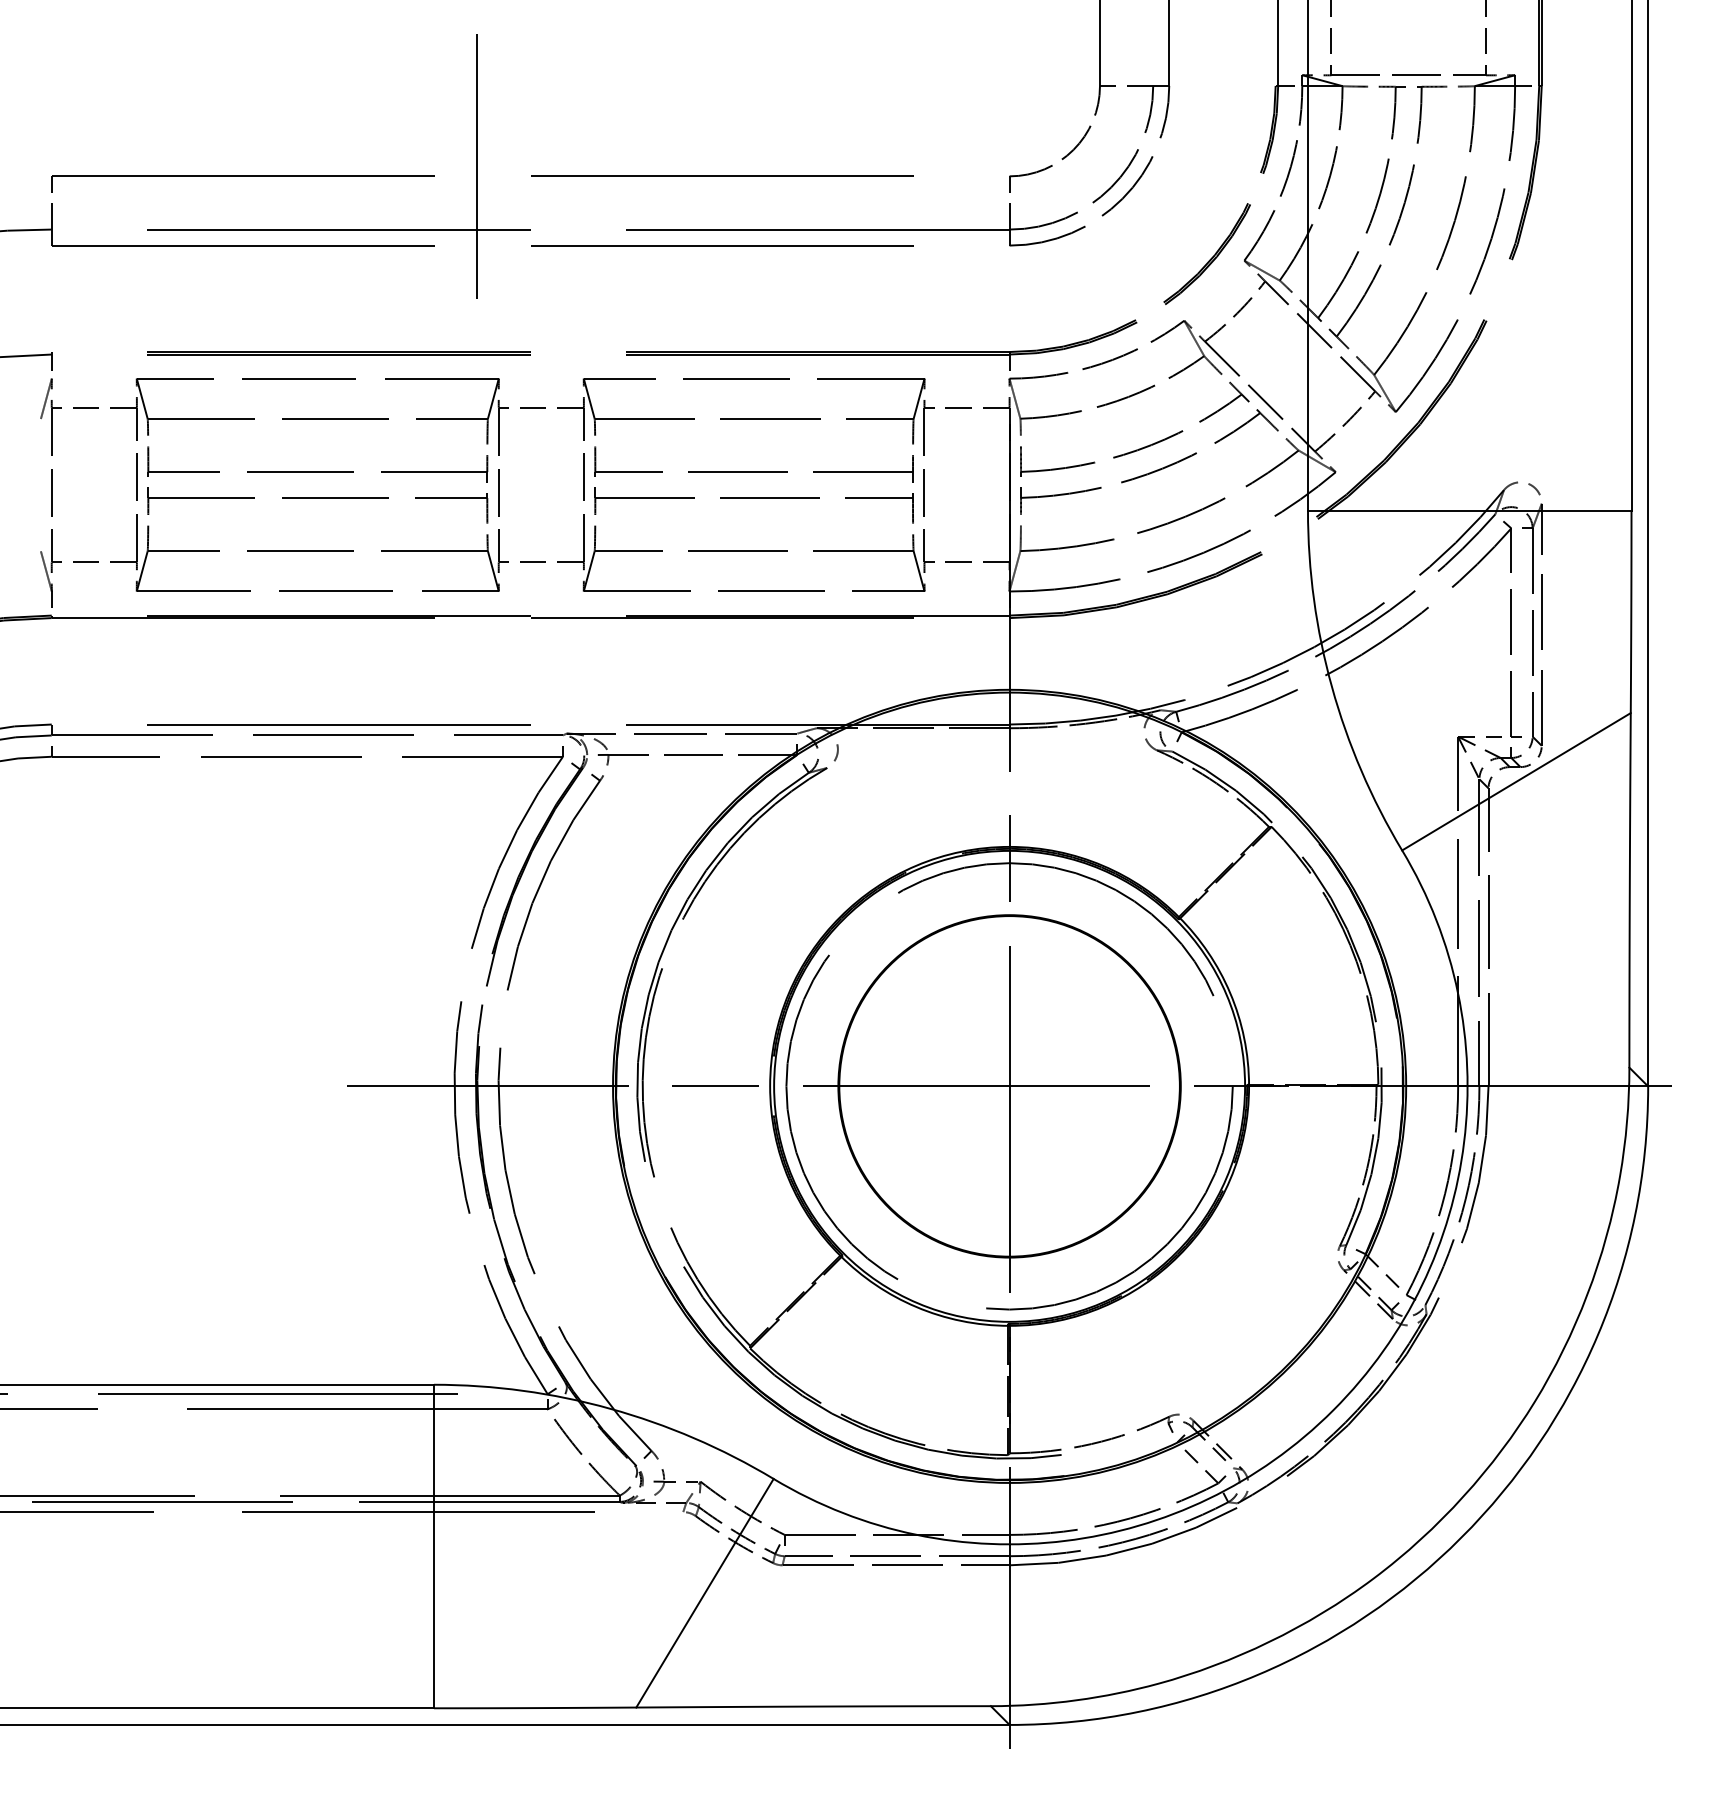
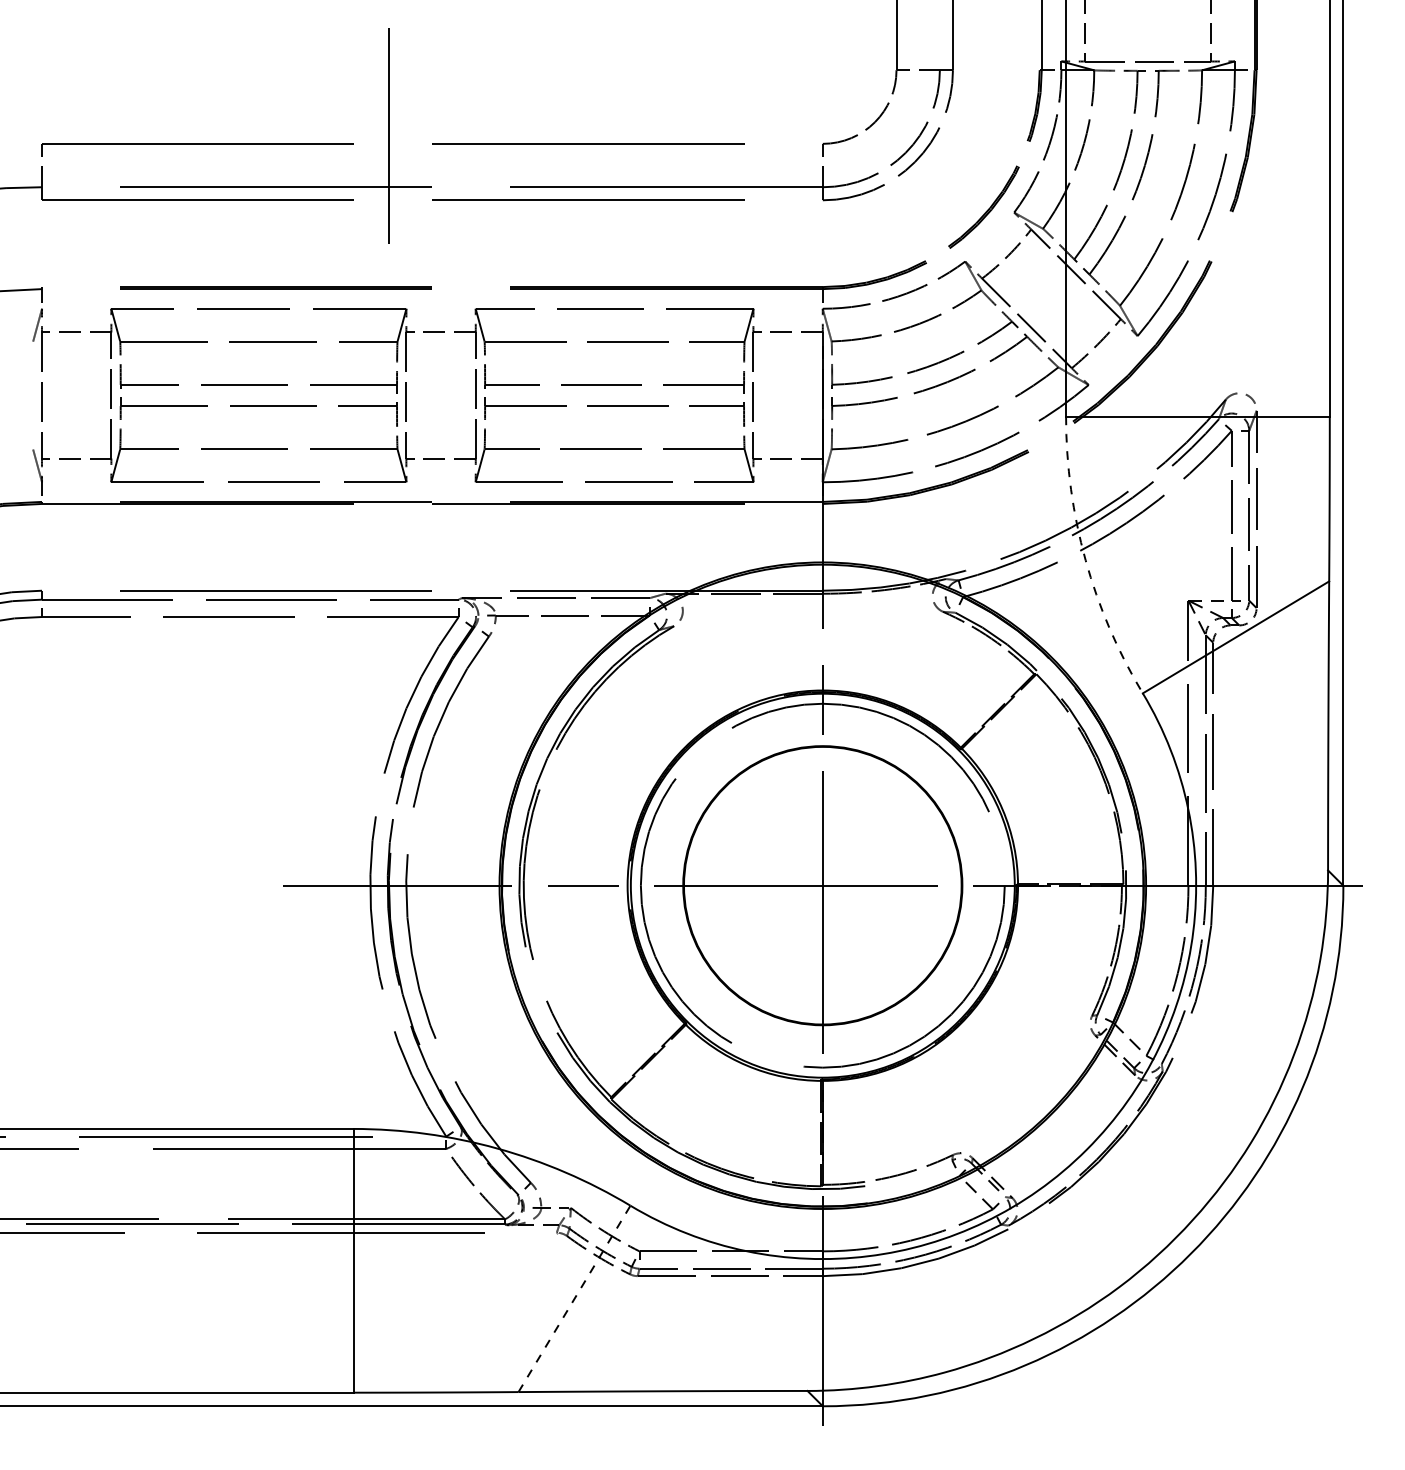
arc: (1331, 687) -> (1085, 560), solid -> dashed
line: (704, 1592) -> (574, 1298), solid -> dashed

